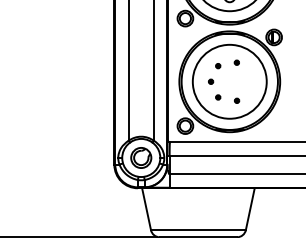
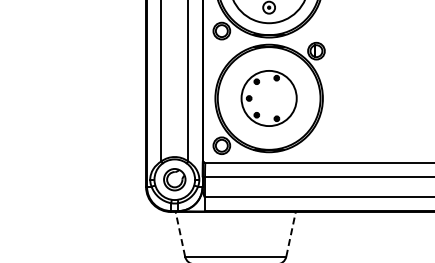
circle: (229, 81) -> (268, 98), size x0.7
line: (146, 209) -> (180, 234), solid -> dashed
line: (250, 209) -> (291, 234), solid -> dashed

